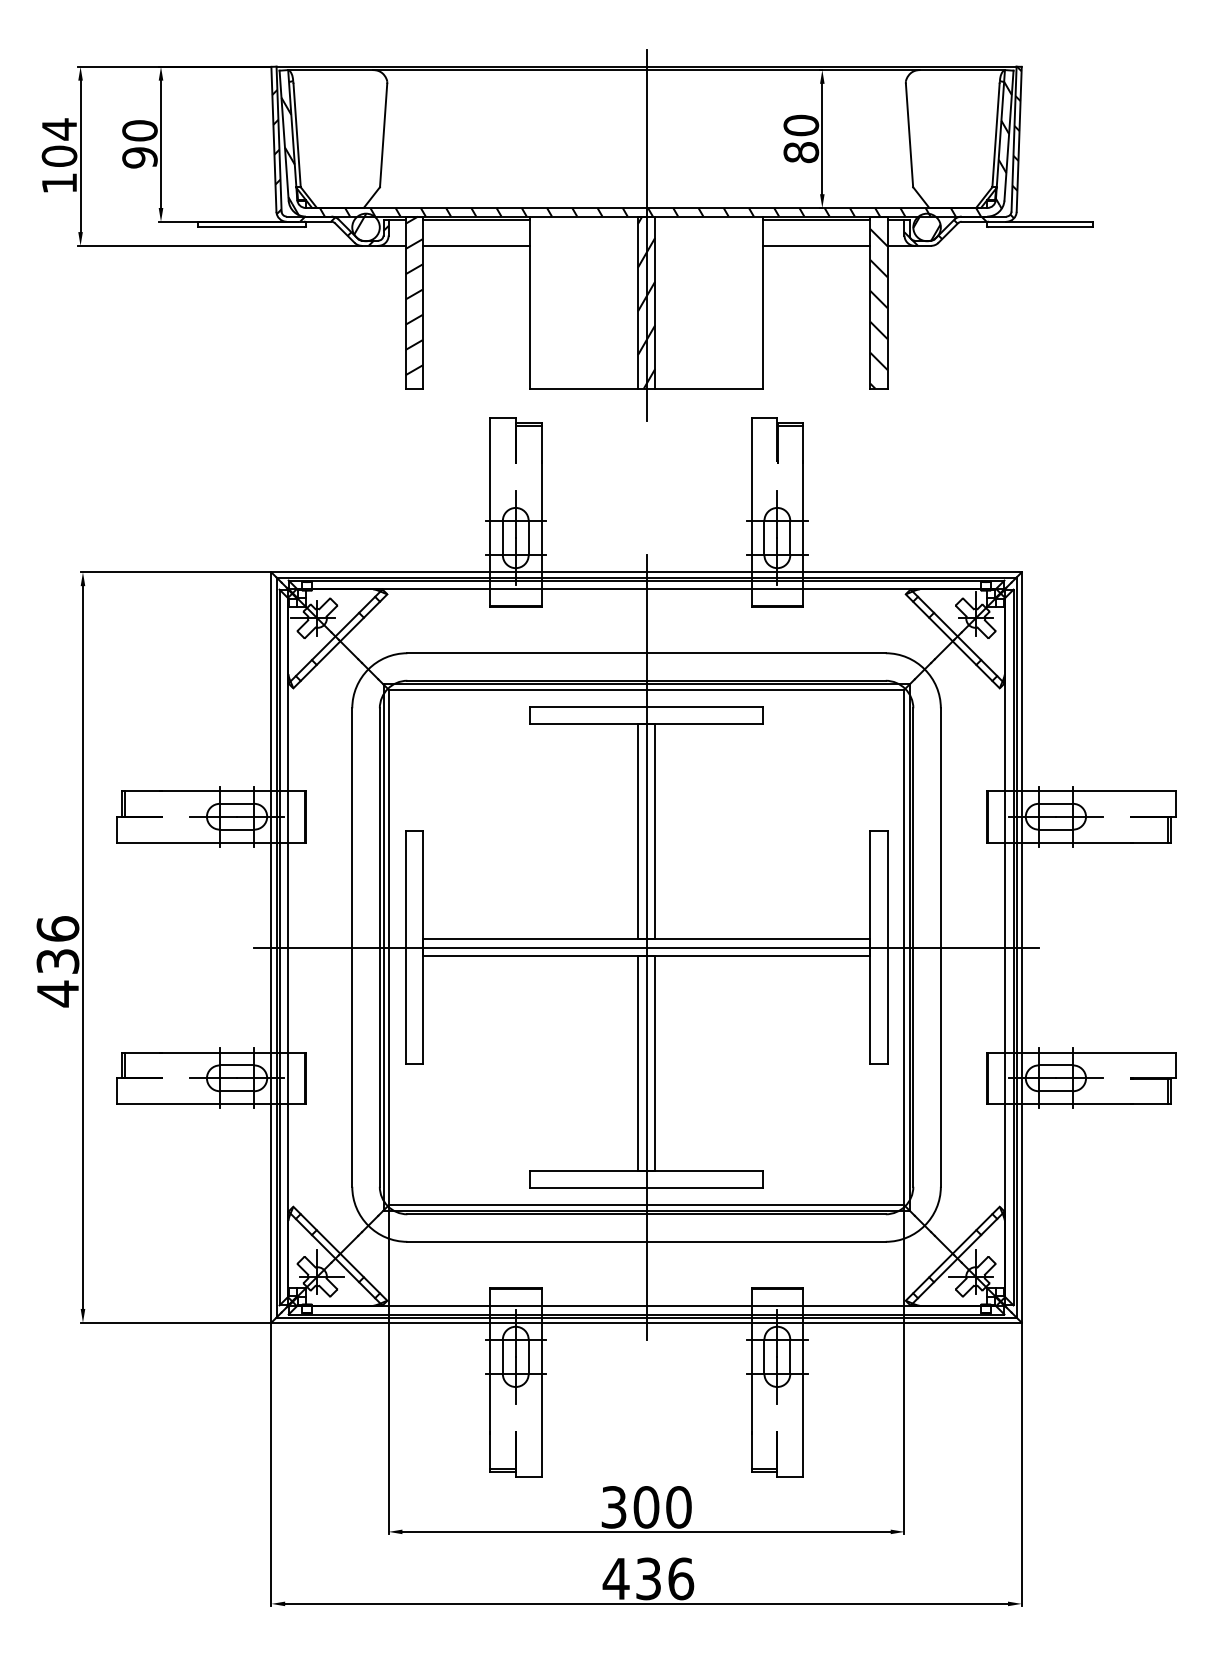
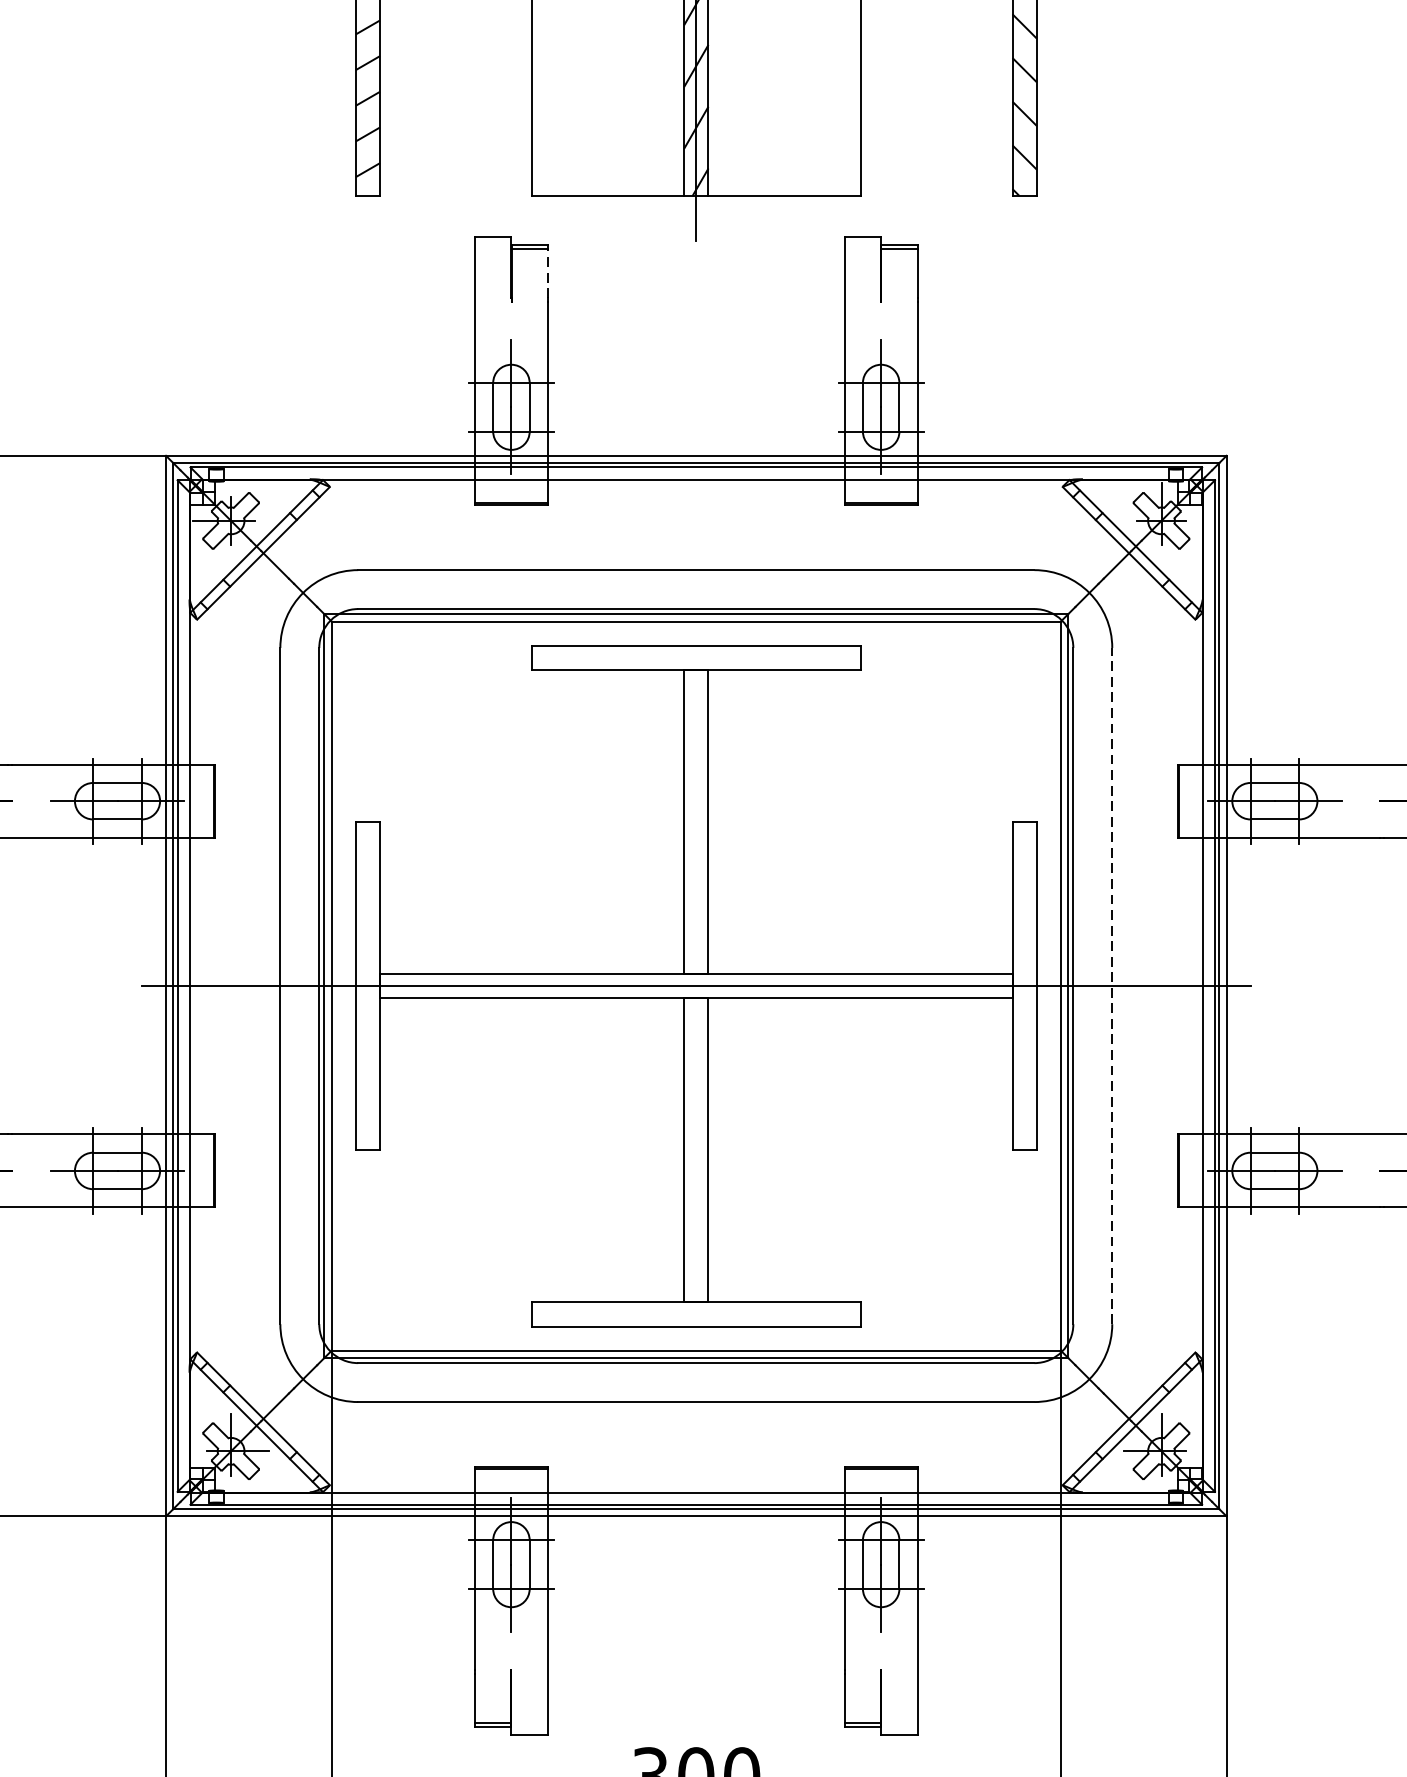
line: (541, 442) -> (547, 272), solid -> dashed
line: (646, 947) -> (696, 986), removed
line: (940, 947) -> (1111, 986), solid -> dashed

